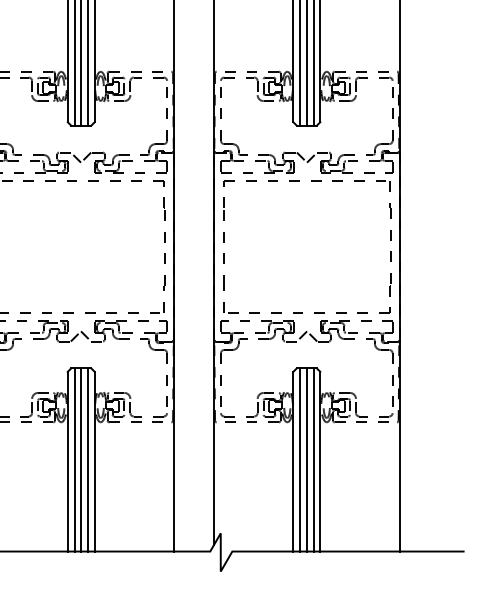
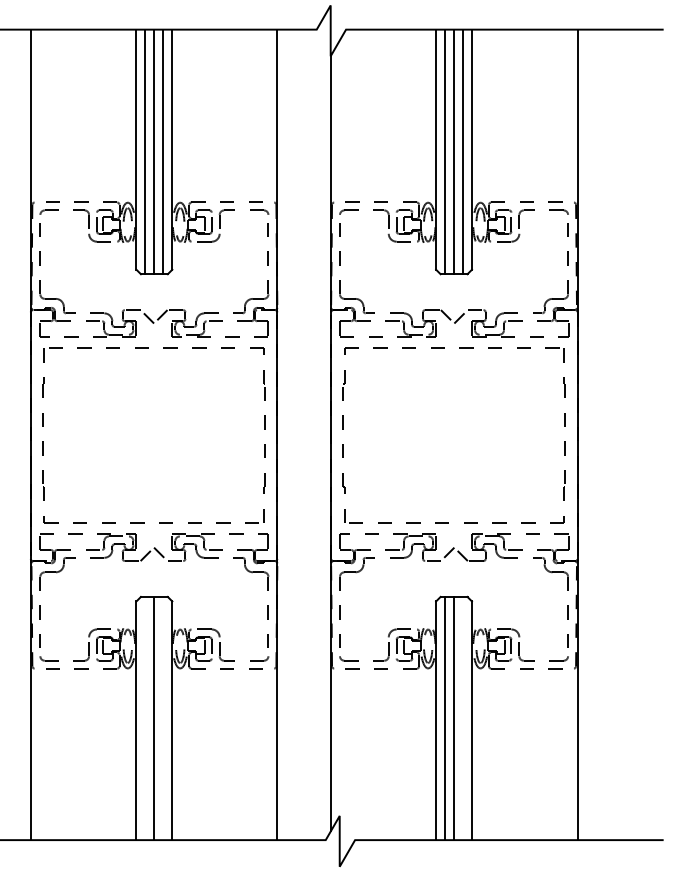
line: (74, 459) -> (145, 718), removed
line: (88, 459) -> (163, 718), removed
line: (313, 459) -> (463, 718), removed

